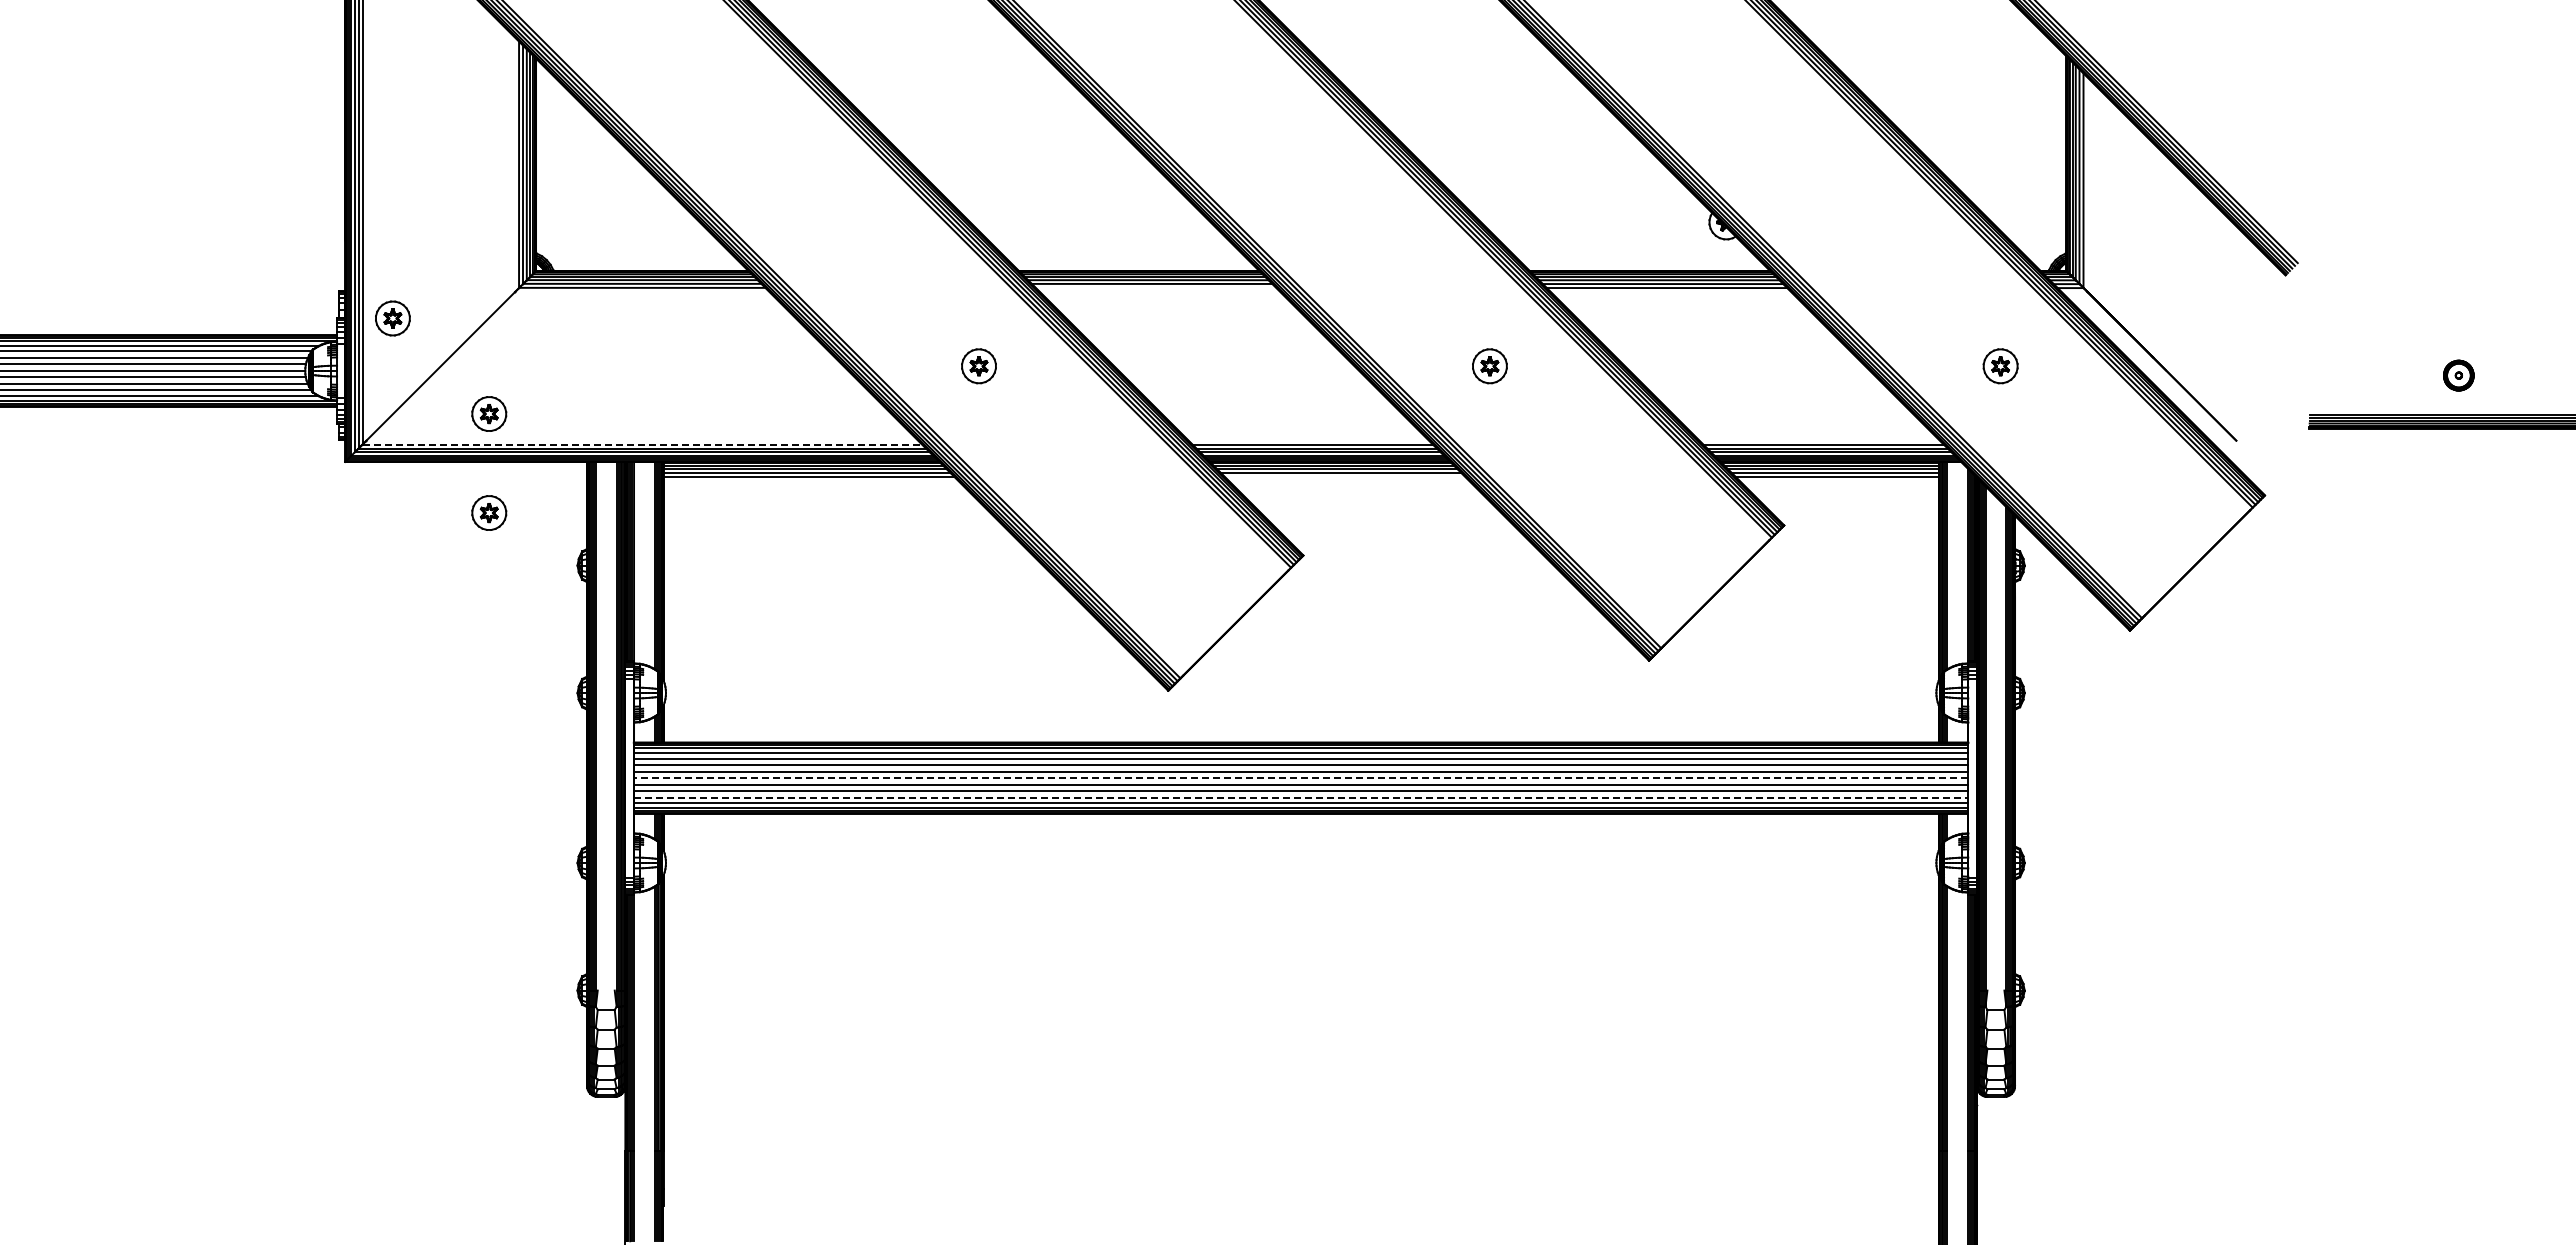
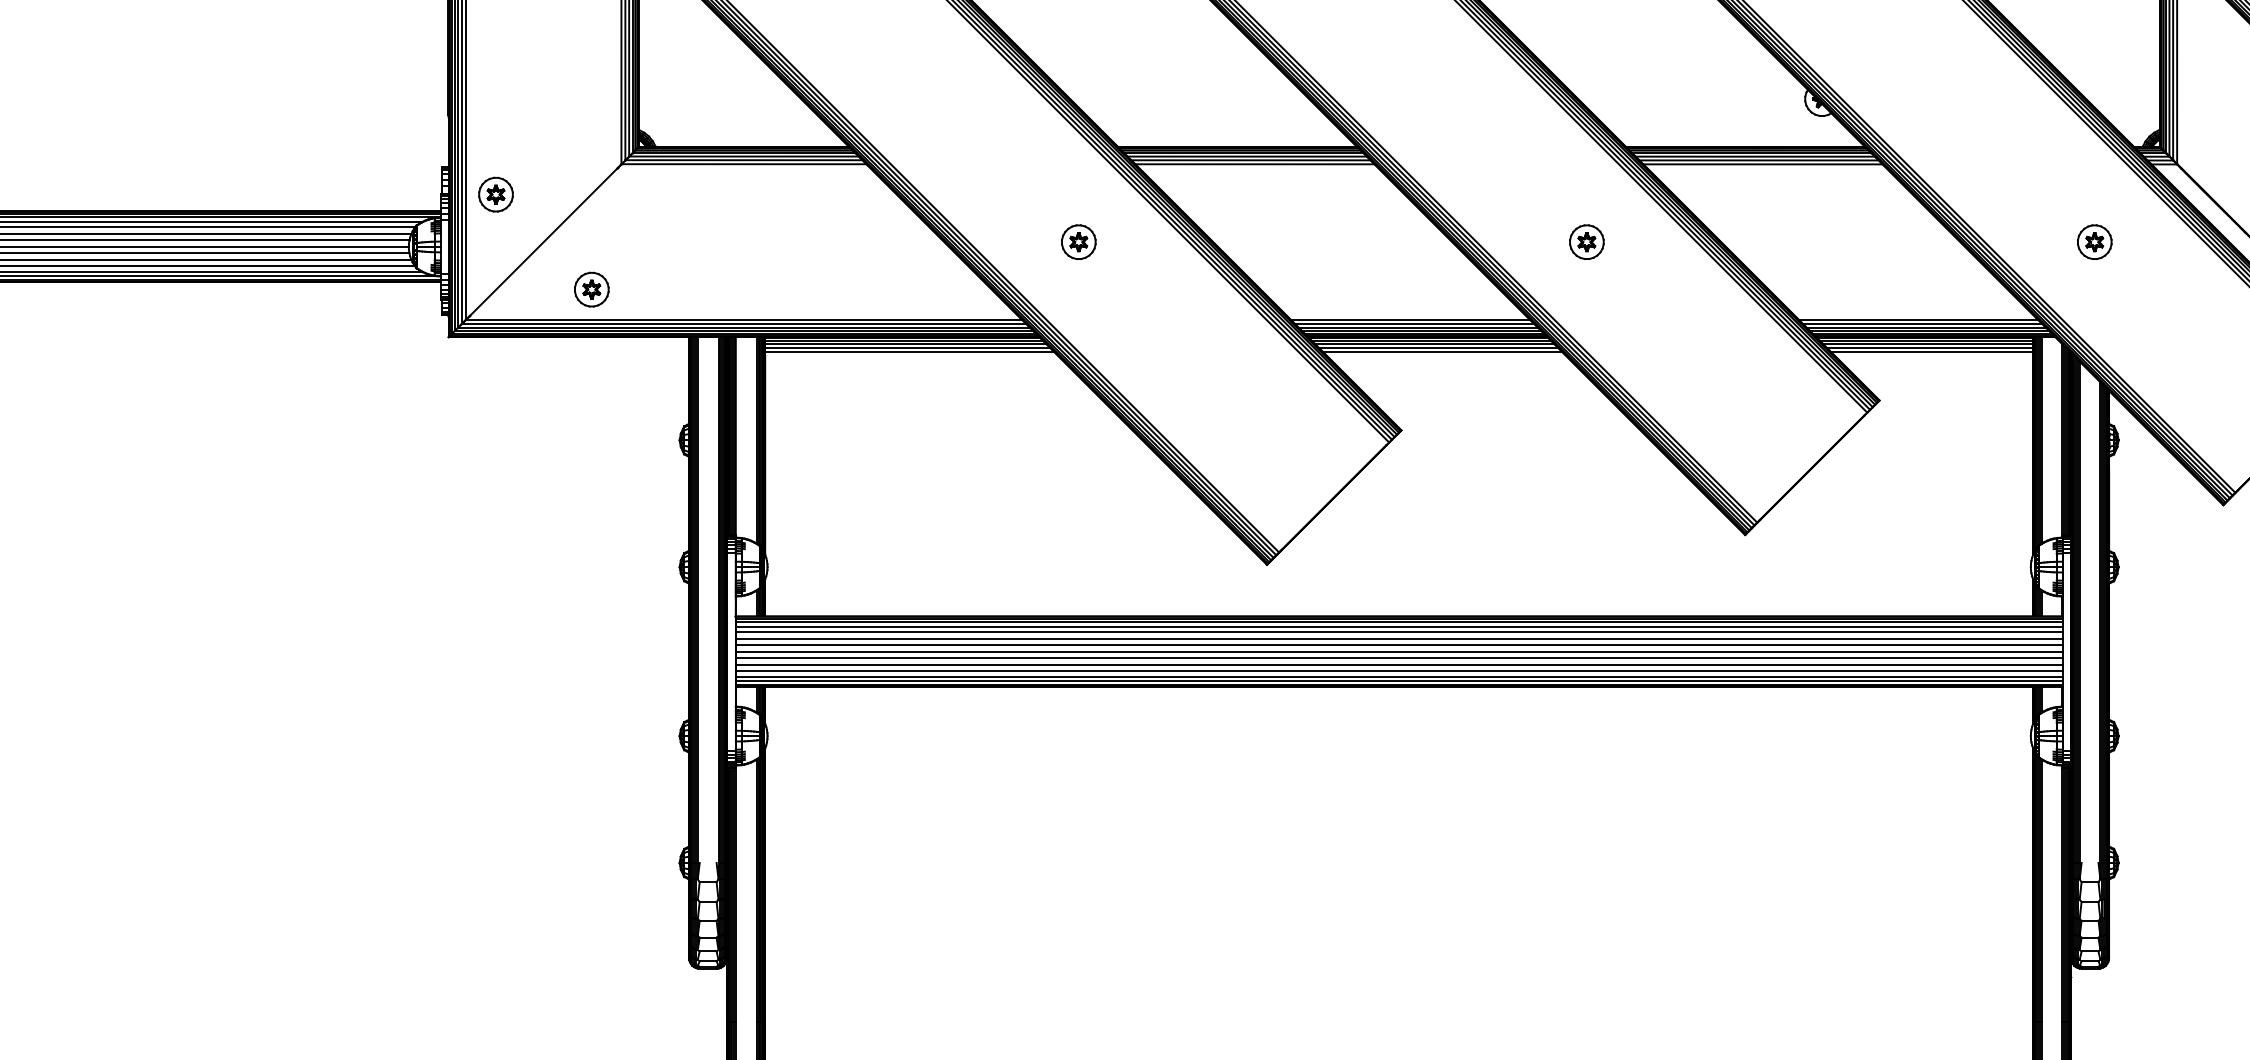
line: (1155, 287) -> (1254, 163), added
line: (642, 444) -> (744, 319), dashed -> solid
line: (1344, 476) -> (1442, 351), added
part: (489, 512) -> (592, 387), removed
line: (1300, 778) -> (1398, 652), dashed -> solid
line: (1301, 797) -> (1399, 670), dashed -> solid

